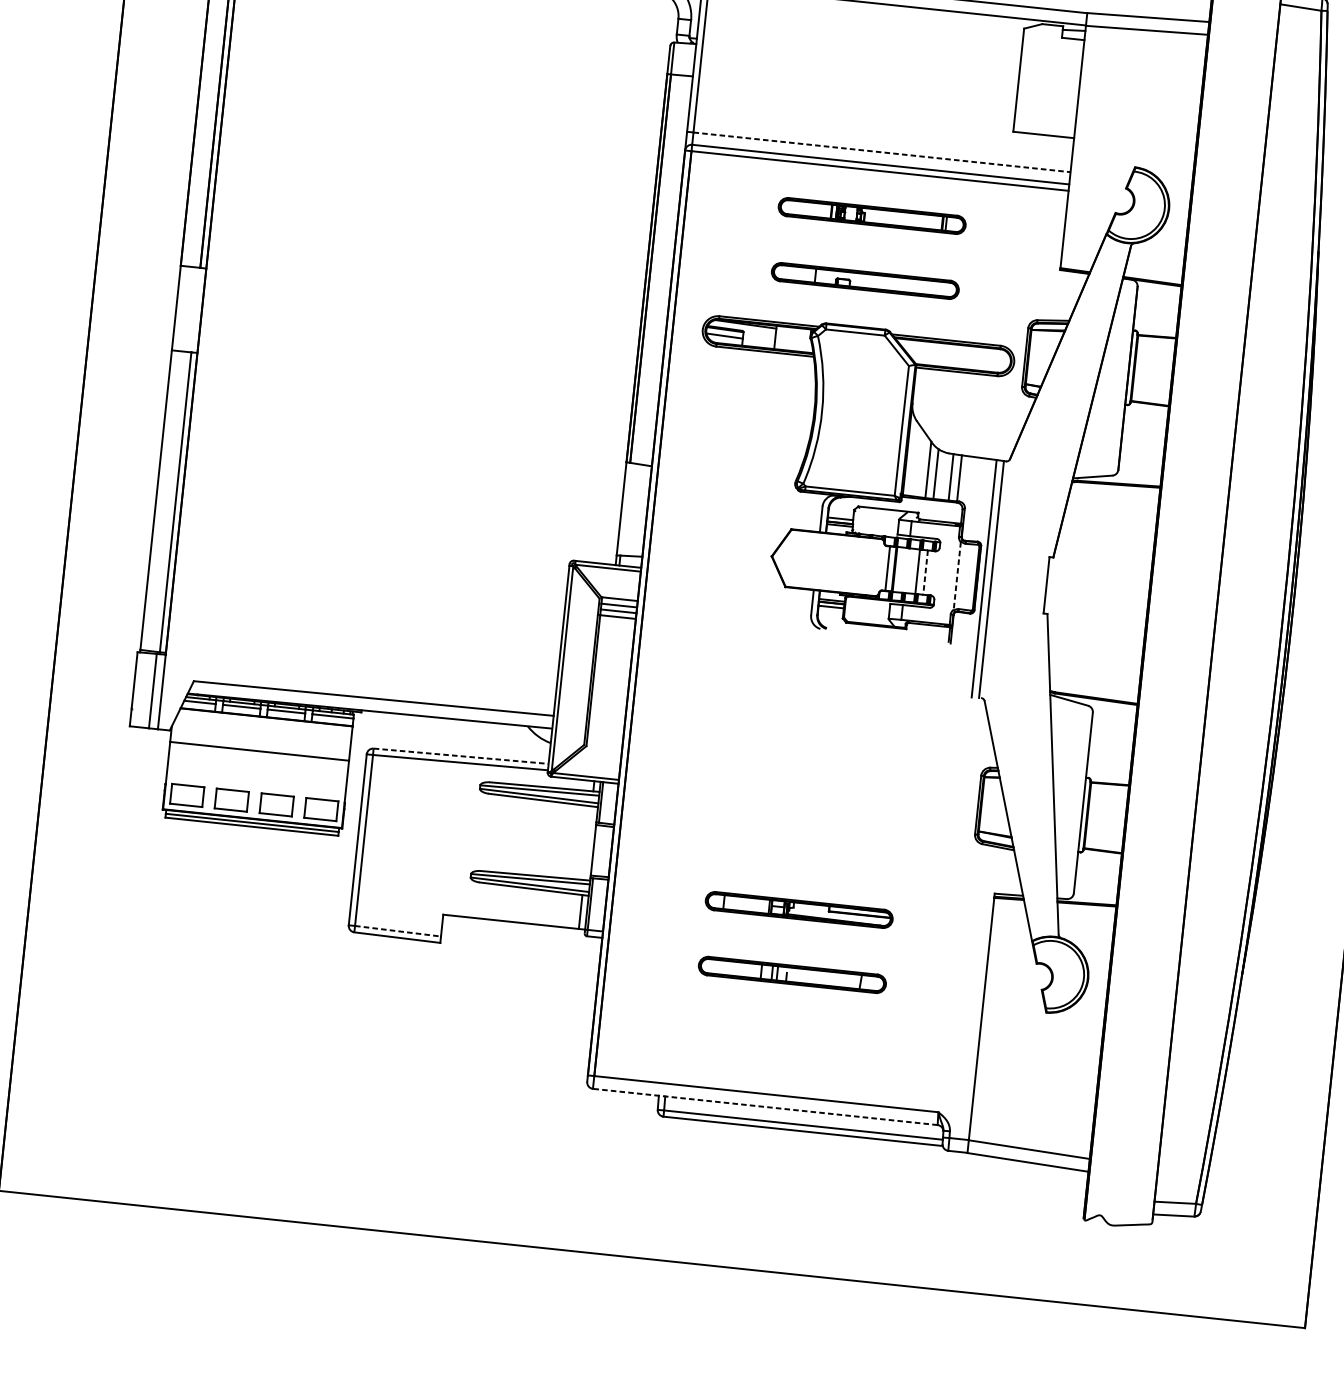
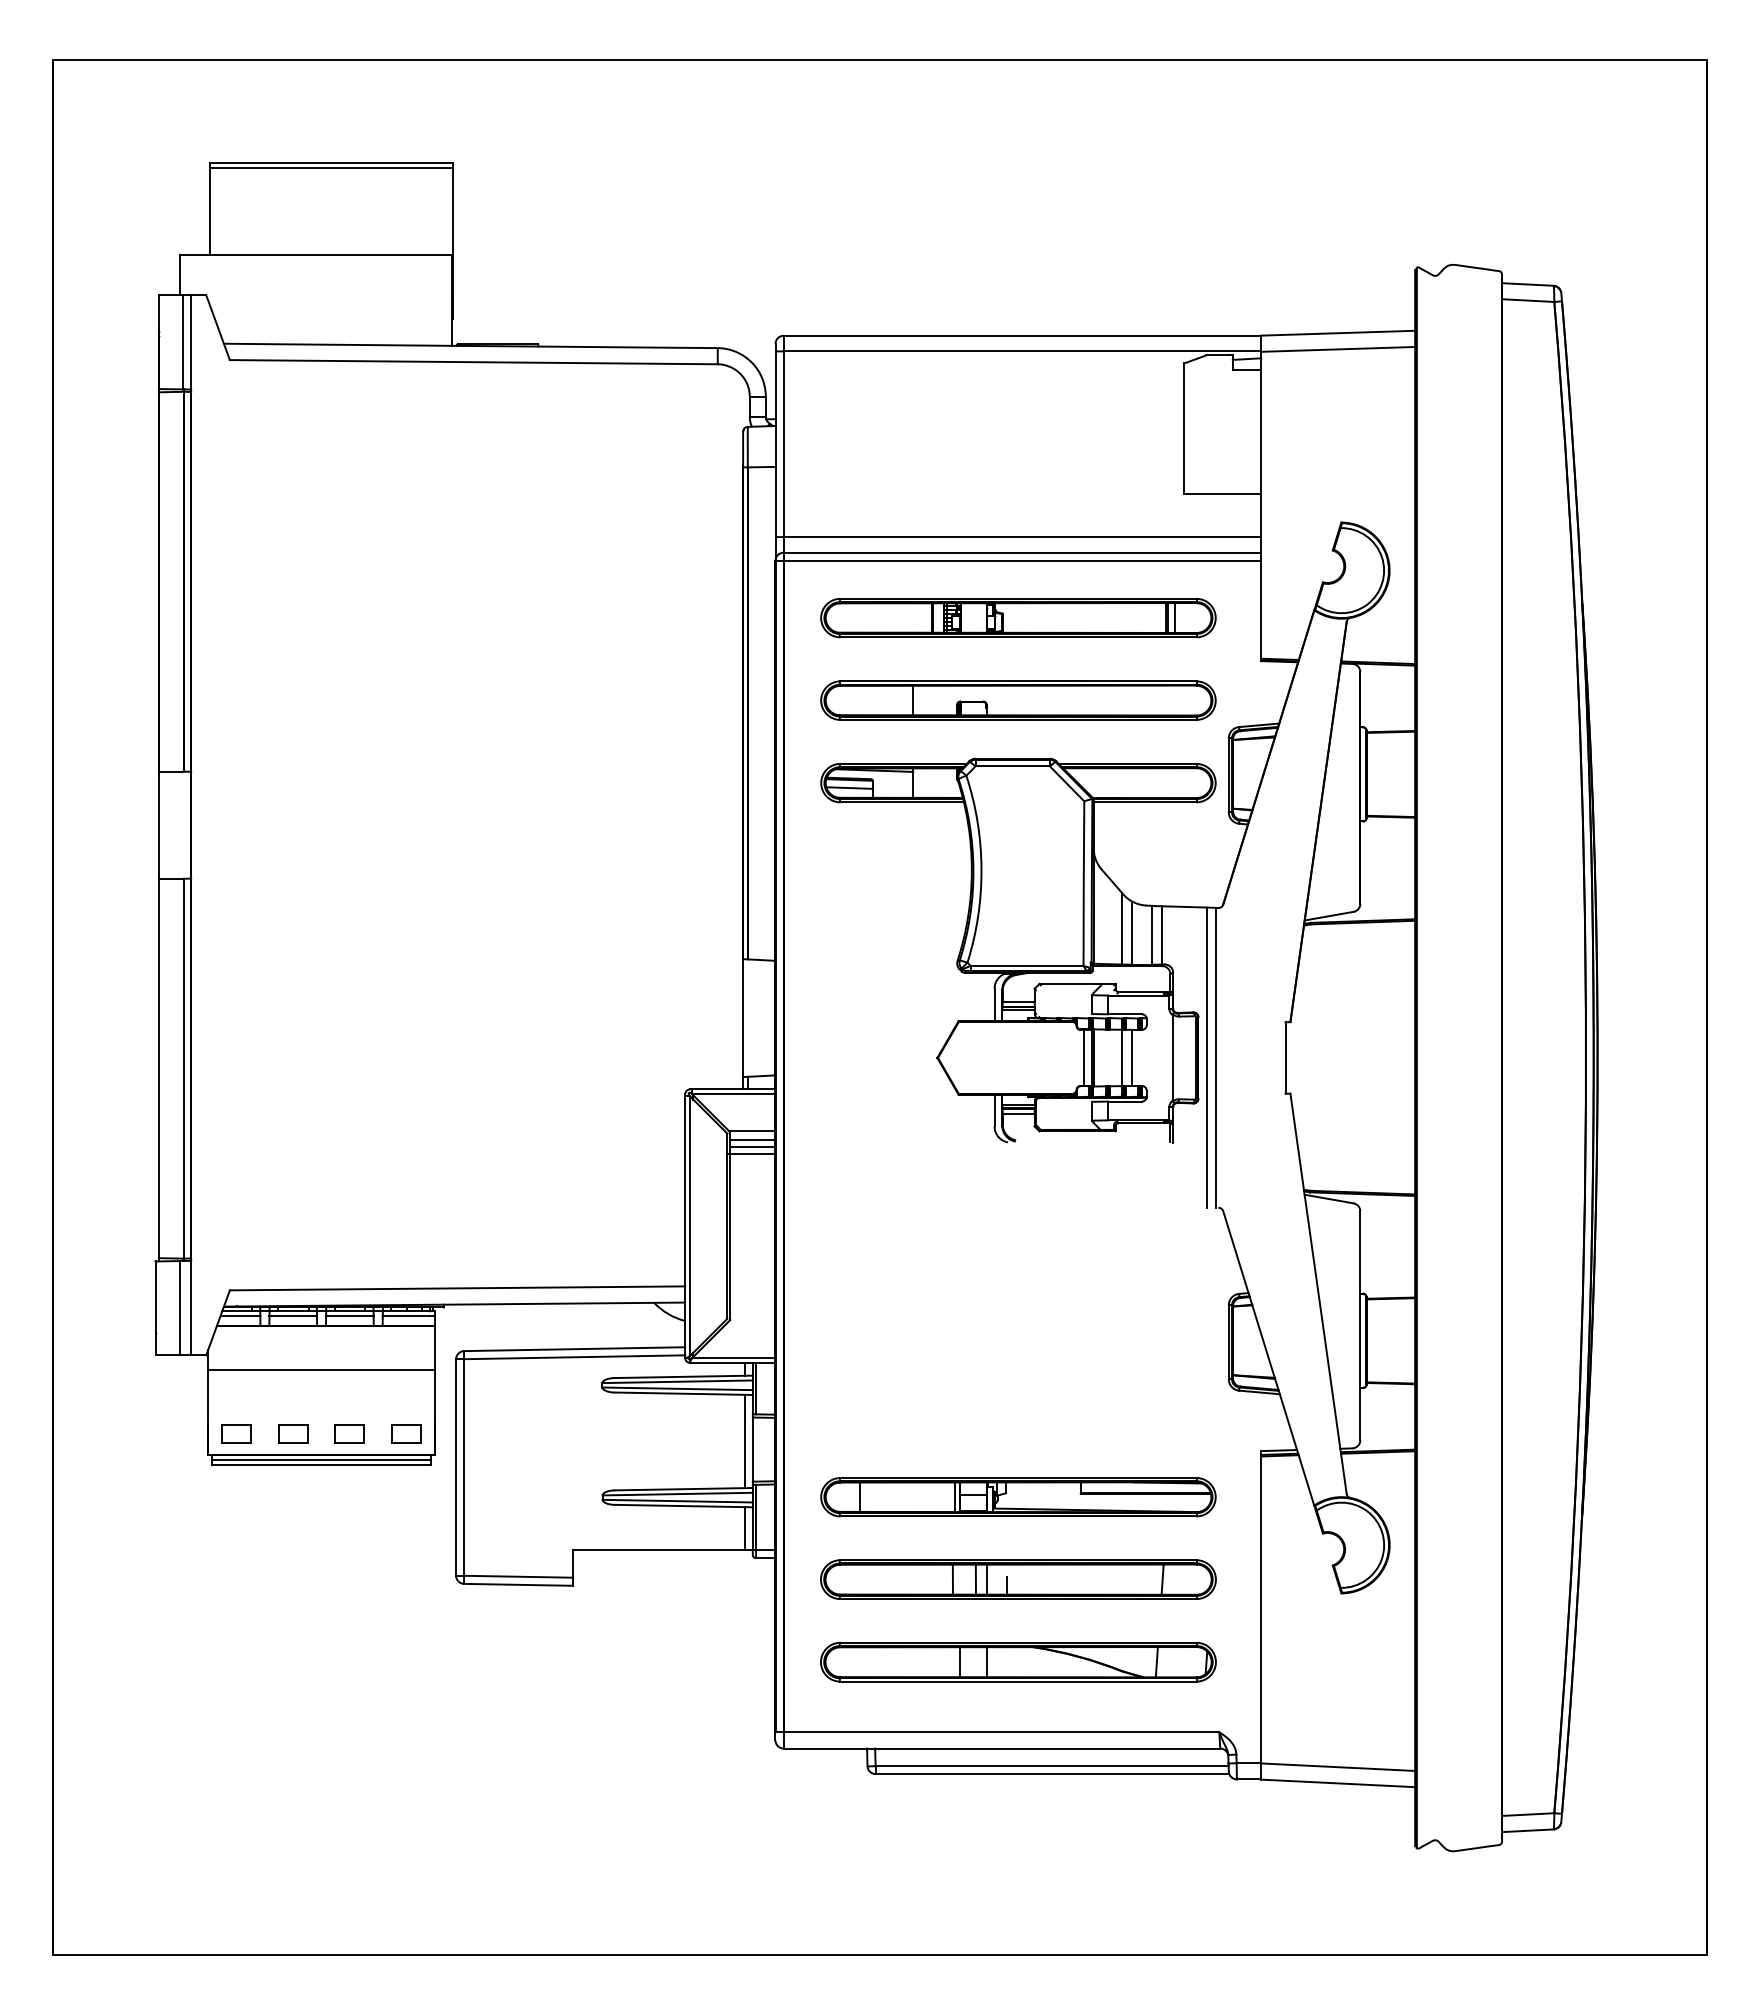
line: (882, 152) -> (1022, 537), dashed -> solid
part: (872, 216) -> (1018, 618), size x1.67
part: (865, 280) -> (1018, 700), size x1.67
line: (925, 573) -> (1132, 1058), dashed -> solid
line: (957, 575) -> (1172, 1057), dashed -> solid
line: (461, 756) -> (574, 1349), dashed -> solid
part: (187, 794) -> (236, 1433), size x0.71
part: (232, 799) -> (293, 1433), size x0.71
part: (276, 804) -> (349, 1433), size x0.71
part: (321, 808) -> (406, 1433), size x0.71
line: (587, 843) -> (744, 1441), added
part: (799, 910) -> (1018, 1497), size x1.67
line: (397, 931) -> (518, 1576), dashed -> solid
part: (792, 974) -> (1018, 1579), size x1.67
part: (785, 1039) -> (1018, 1661), added
line: (765, 1106) -> (1001, 1748), dashed -> solid

